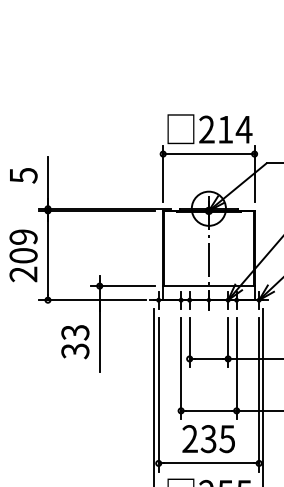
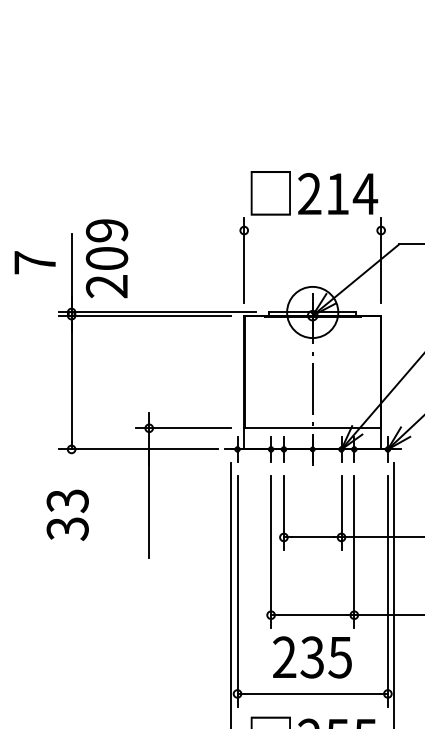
line: (208, 154) -> (312, 231), removed
text: (23, 175) -> (34, 262), 5 -> 7
text: (23, 255) -> (106, 258), moved
text: (75, 342) -> (67, 515), moved

